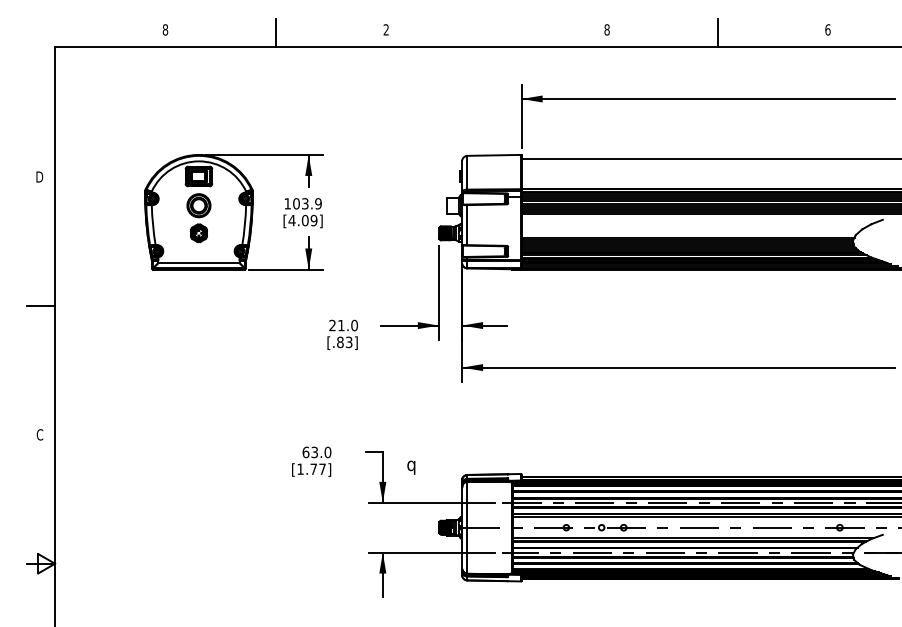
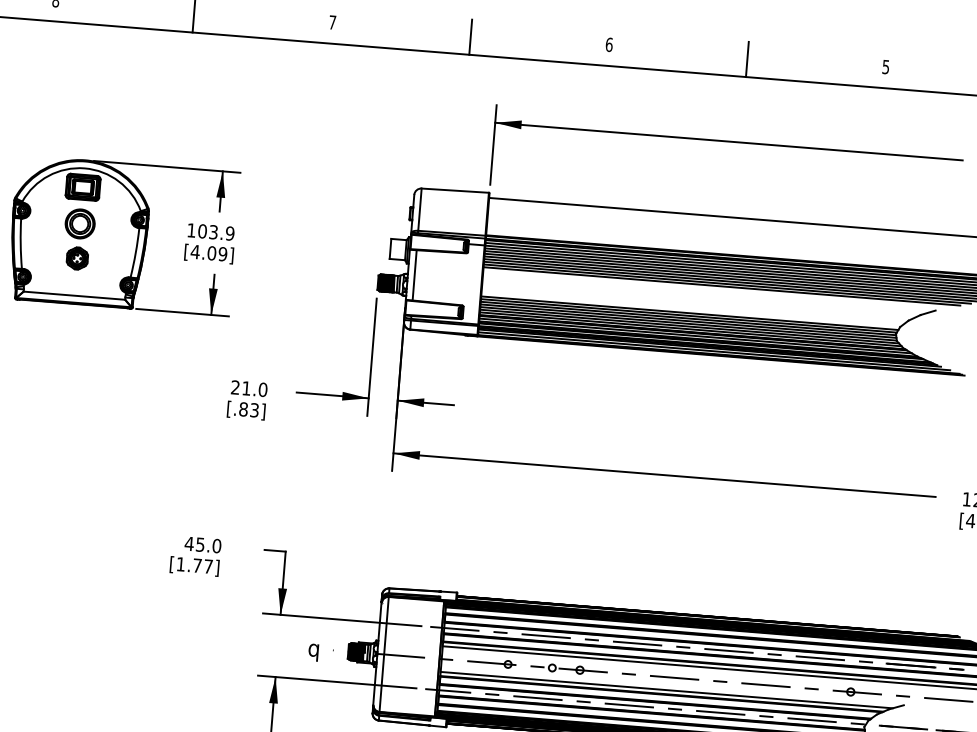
text: (385, 29) -> (331, 21), 2 -> 7
text: (606, 29) -> (608, 44), 8 -> 6
text: (827, 29) -> (885, 66), 6 -> 5
line: (496, 32) -> (470, 36), added
text: (309, 452) -> (193, 544), 63.0 -> 45.0
text: (411, 467) -> (313, 652), moved

